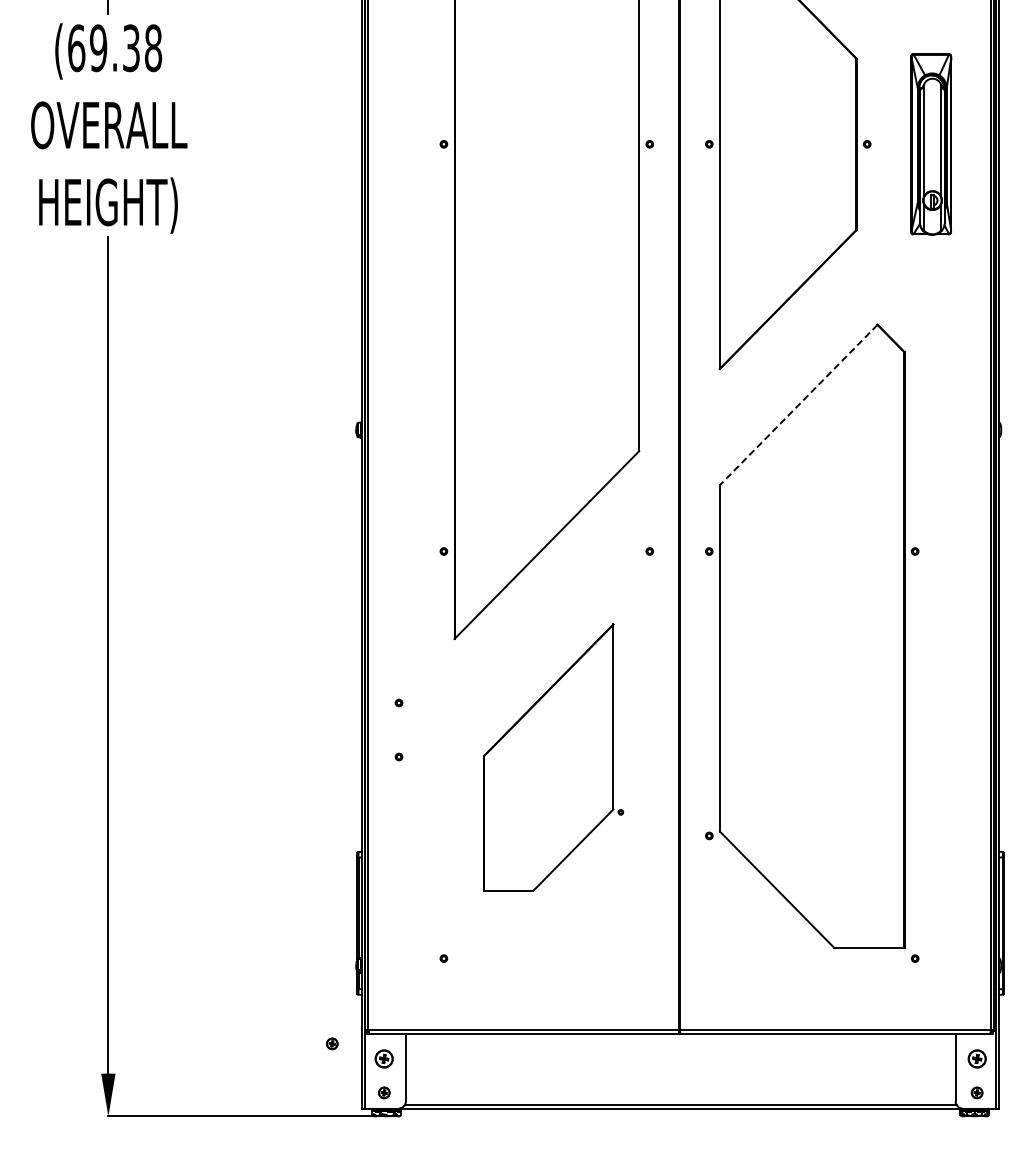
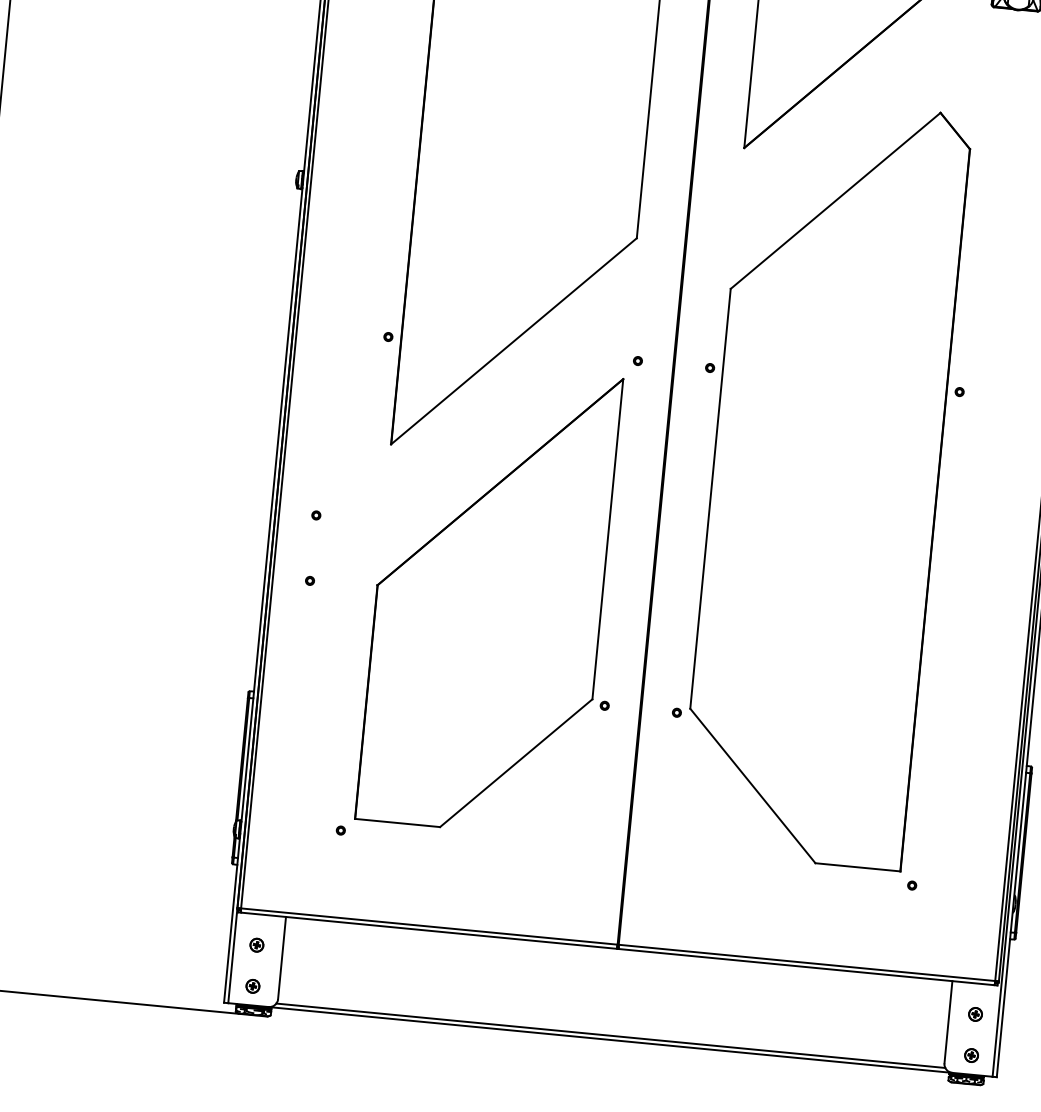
line: (798, 405) -> (835, 201), dashed -> solid
part: (553, 757) -> (497, 599), size x1.43
part: (332, 1043) -> (195, 920), removed
part: (384, 1058) -> (257, 944), size x0.62
part: (976, 1058) -> (974, 1013), size x0.62

